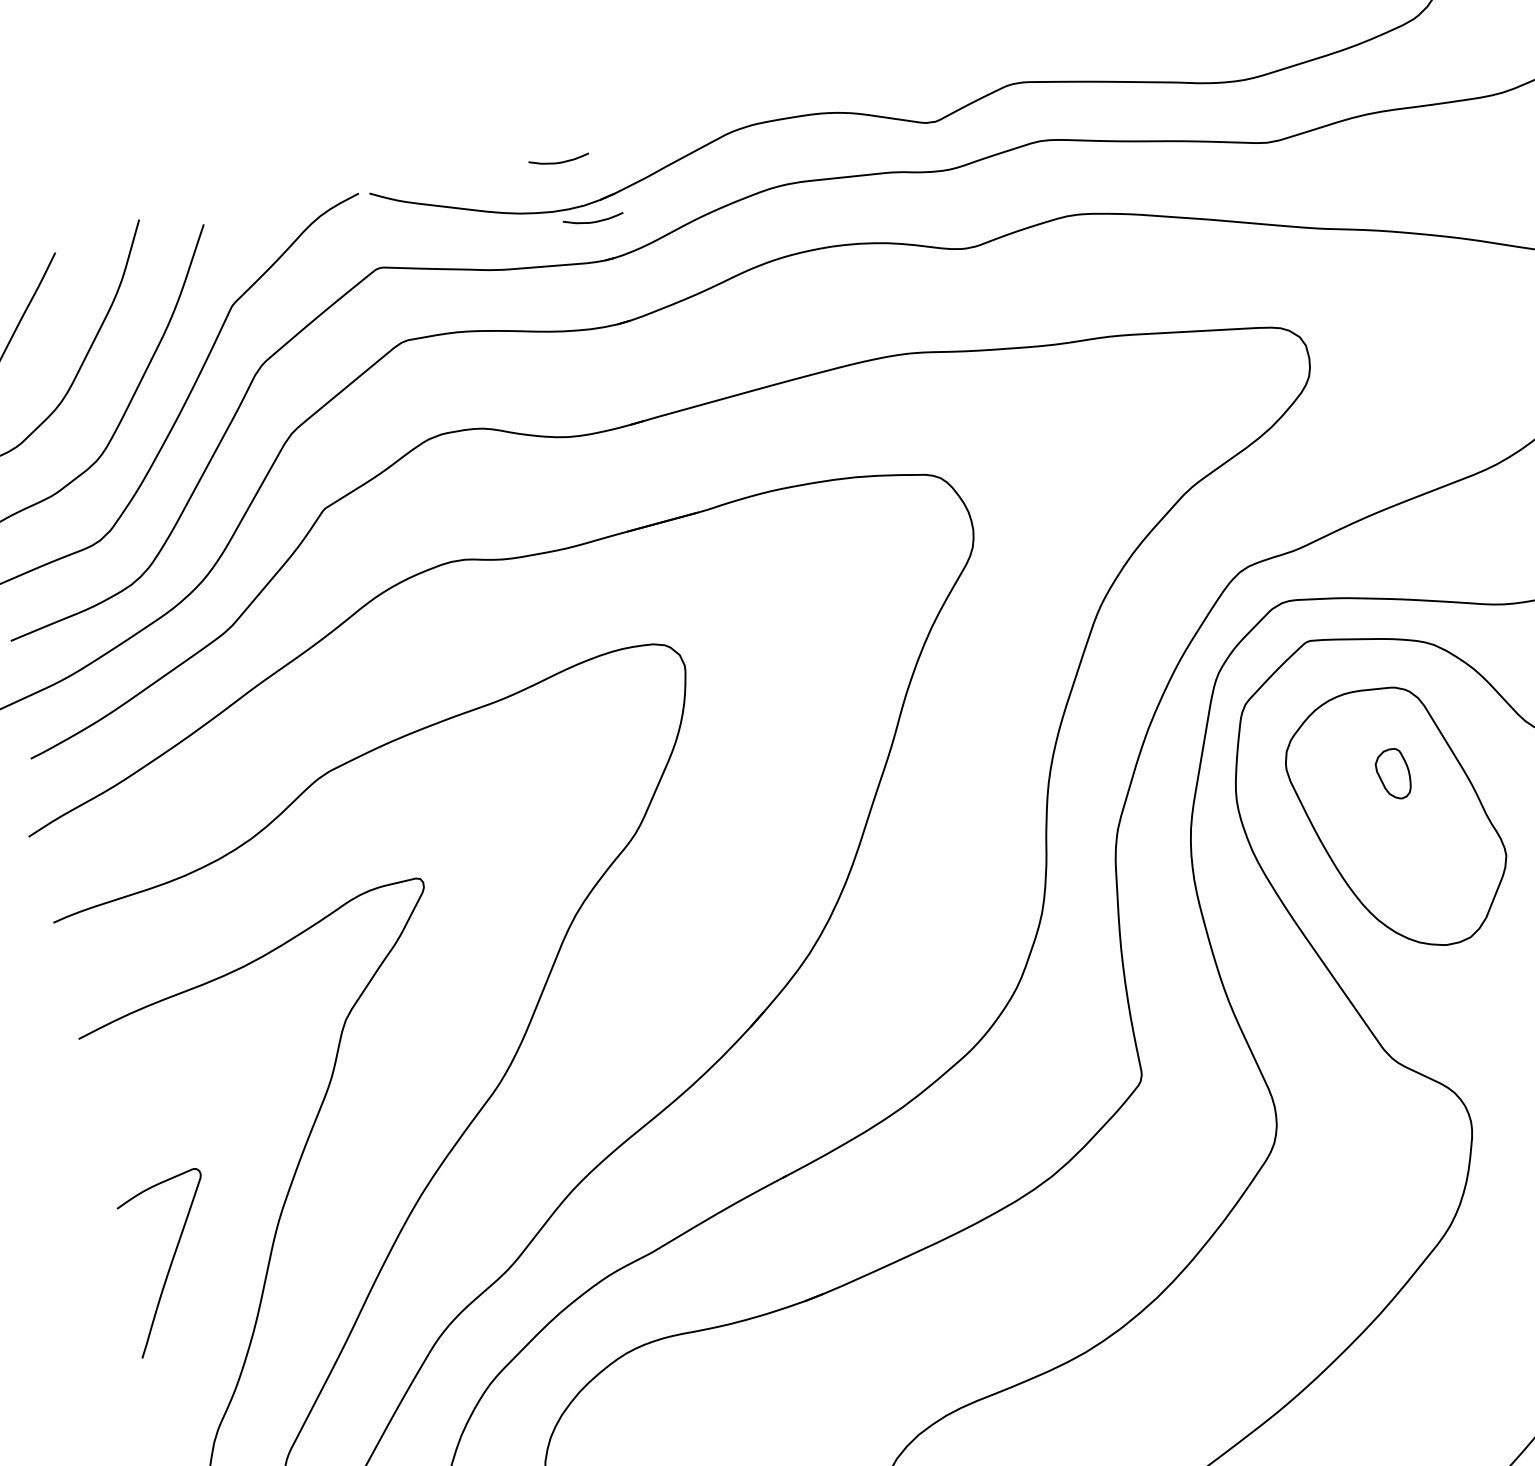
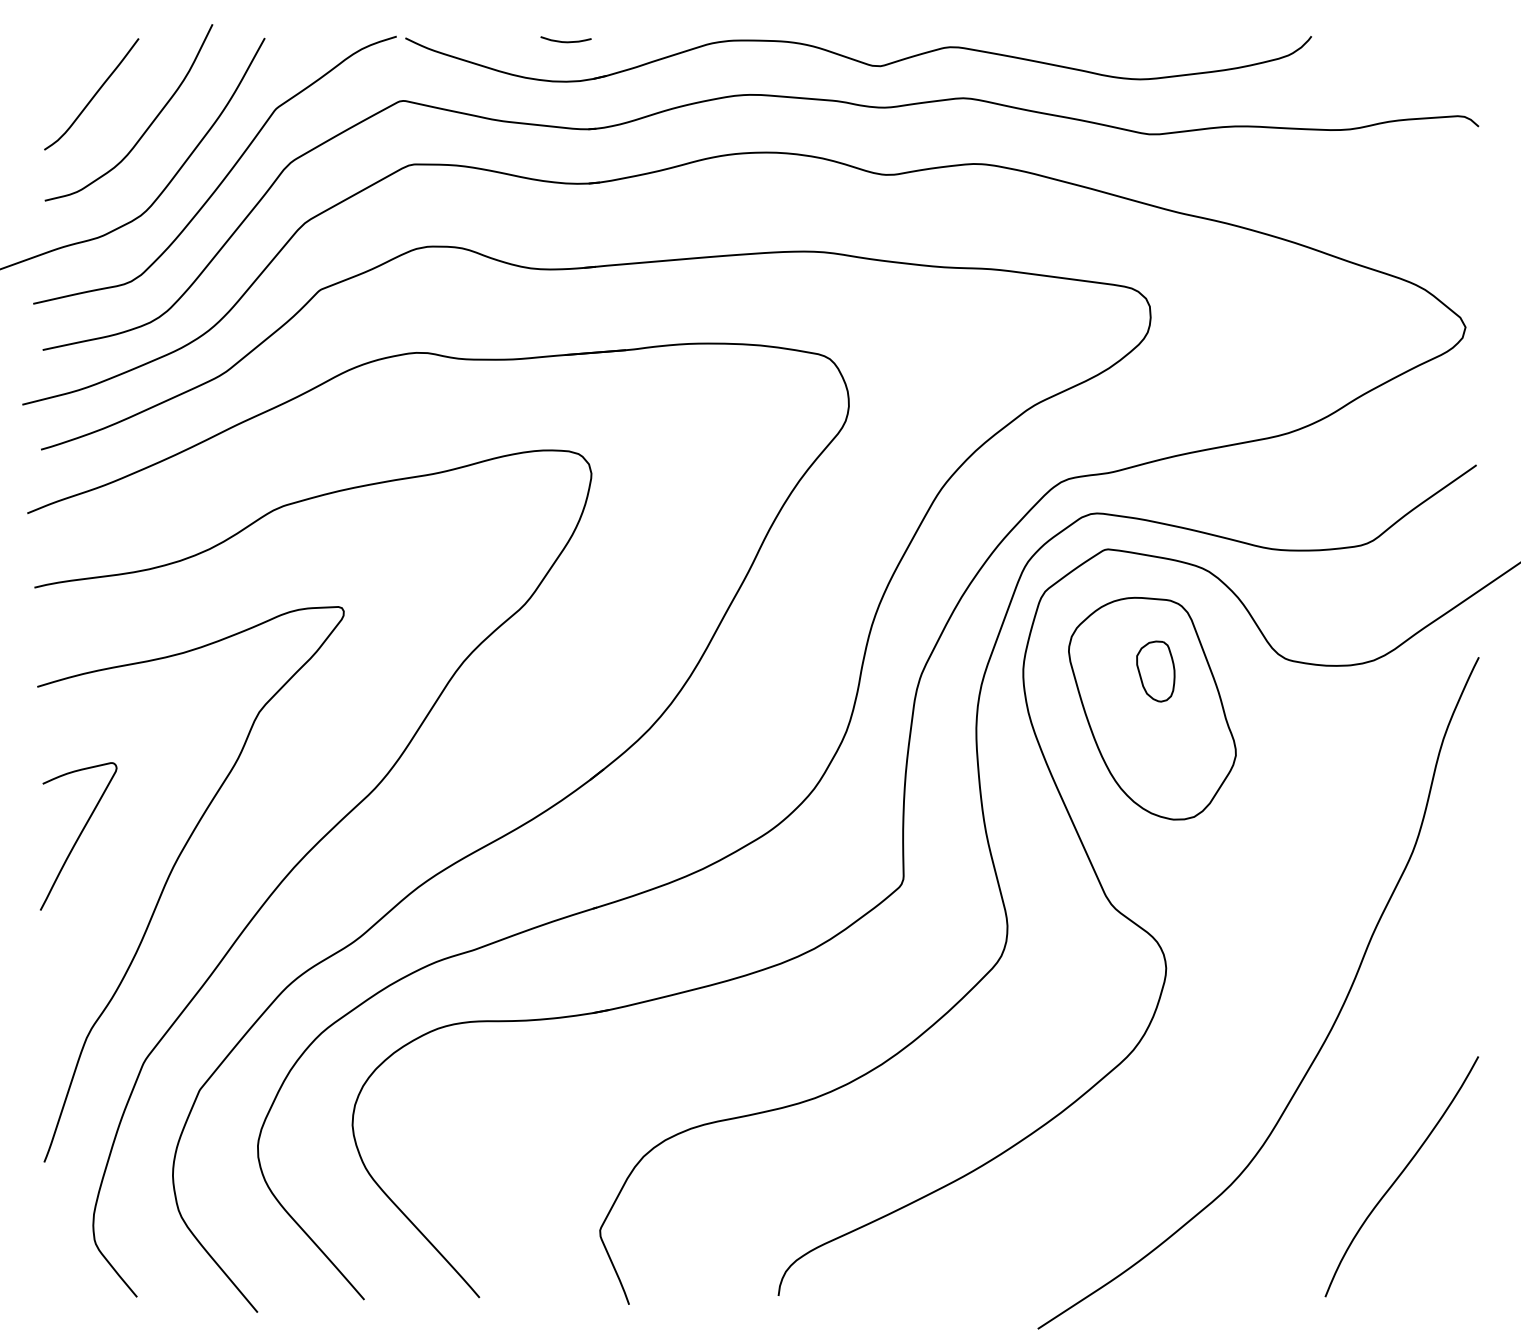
curve: (593, 221) -> (584, 95), removed
part: (1393, 774) -> (1155, 671), size x1.43
curve: (170, 1262) -> (78, 836), moved

